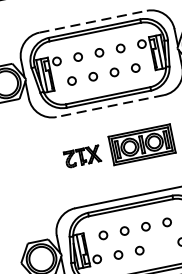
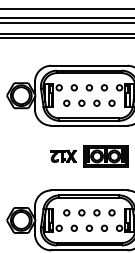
line: (93, 21) -> (89, 65), dashed -> solid
line: (108, 106) -> (88, 125), dashed -> solid
circle: (160, 245) -> (104, 227), added

